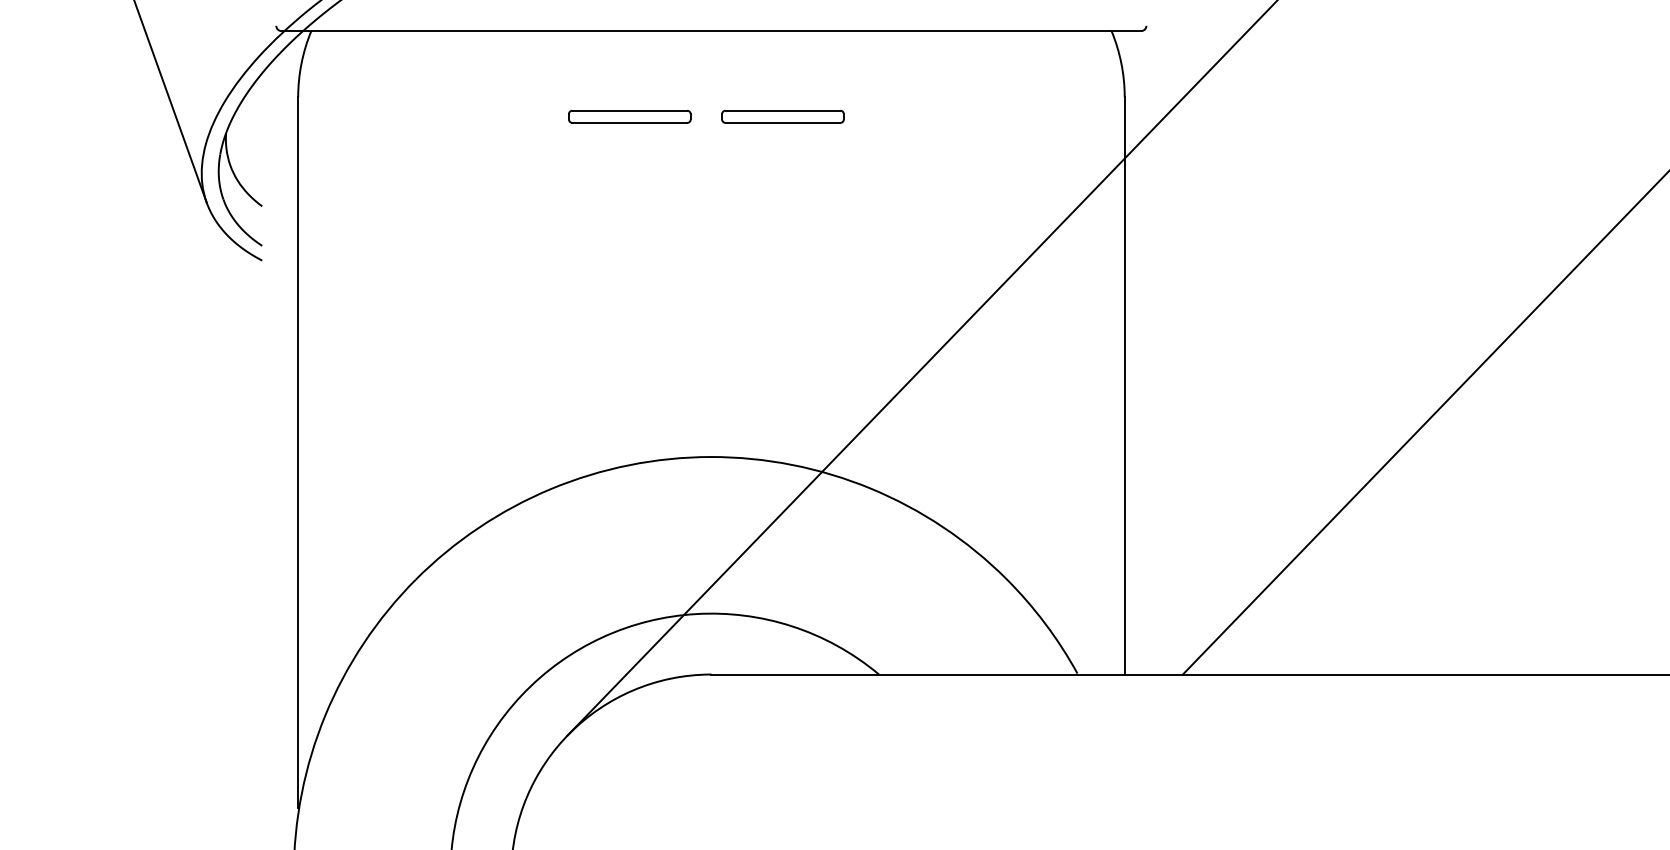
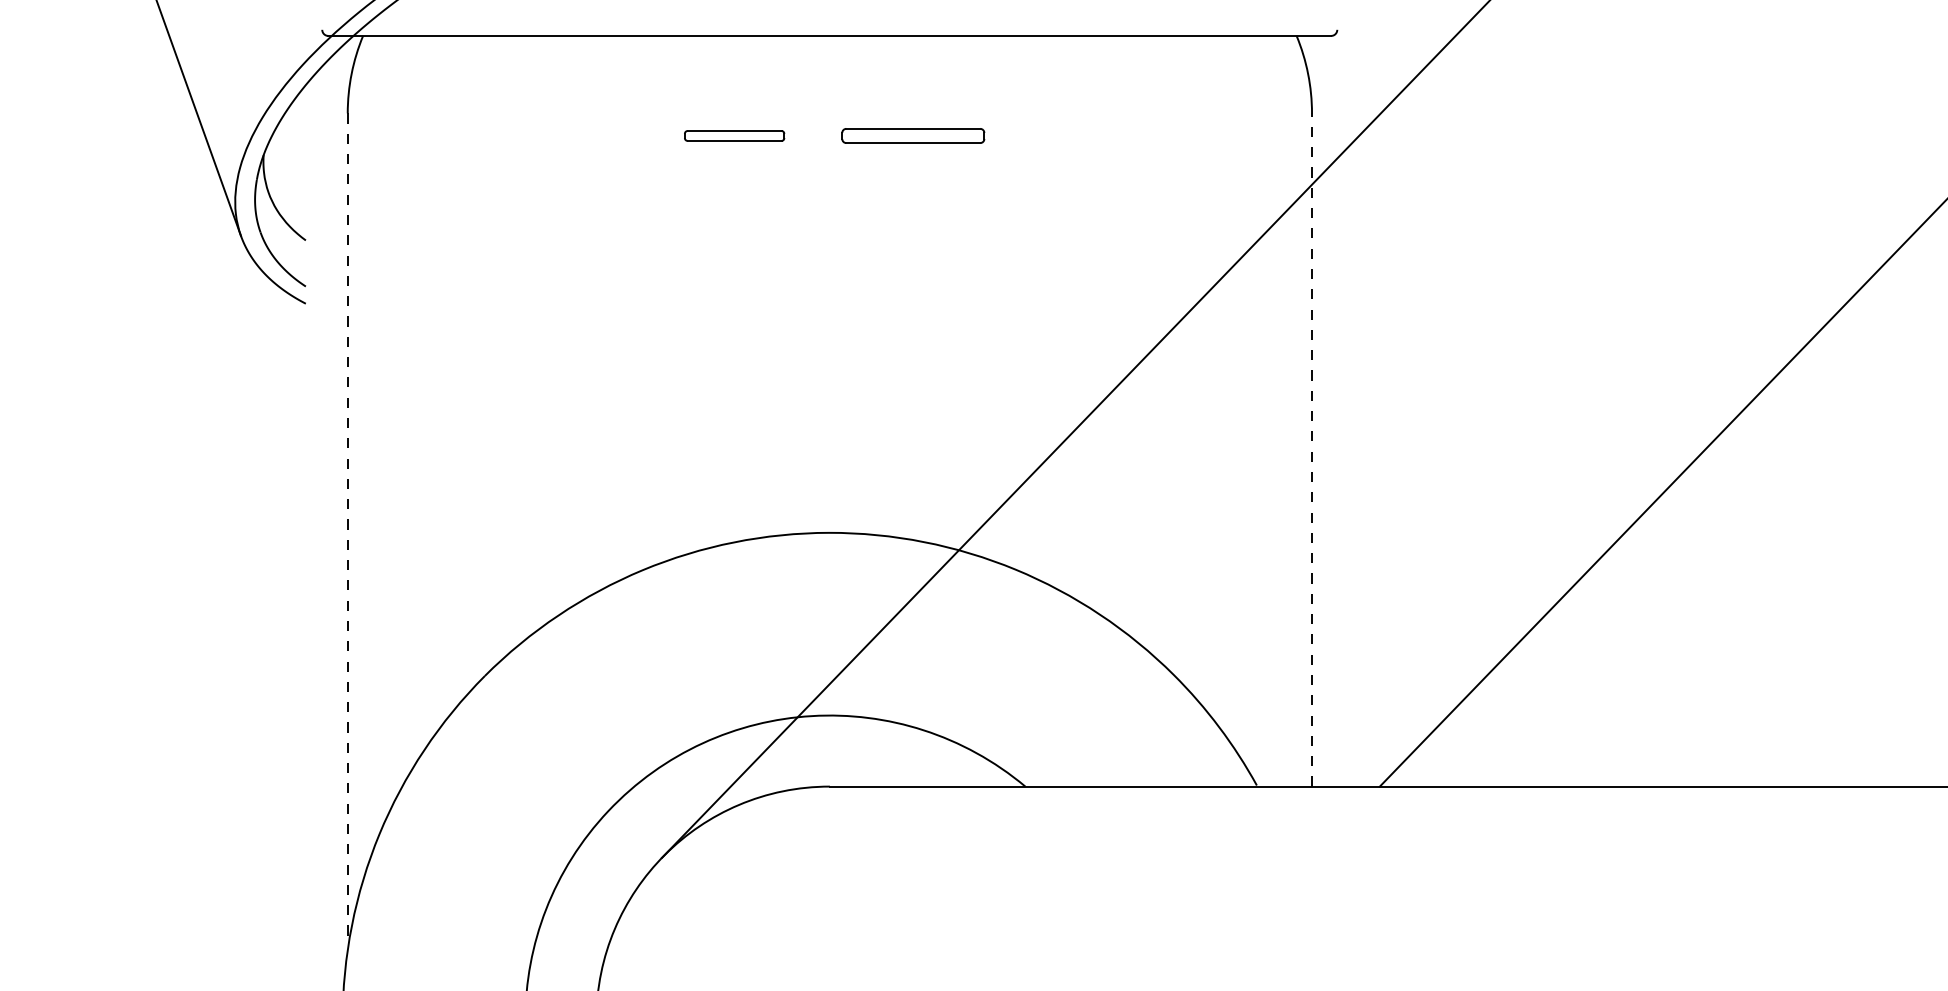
part: (629, 116) -> (734, 135), size x0.7
line: (1125, 386) -> (1312, 450), solid -> dashed
line: (297, 453) -> (347, 528), solid -> dashed

